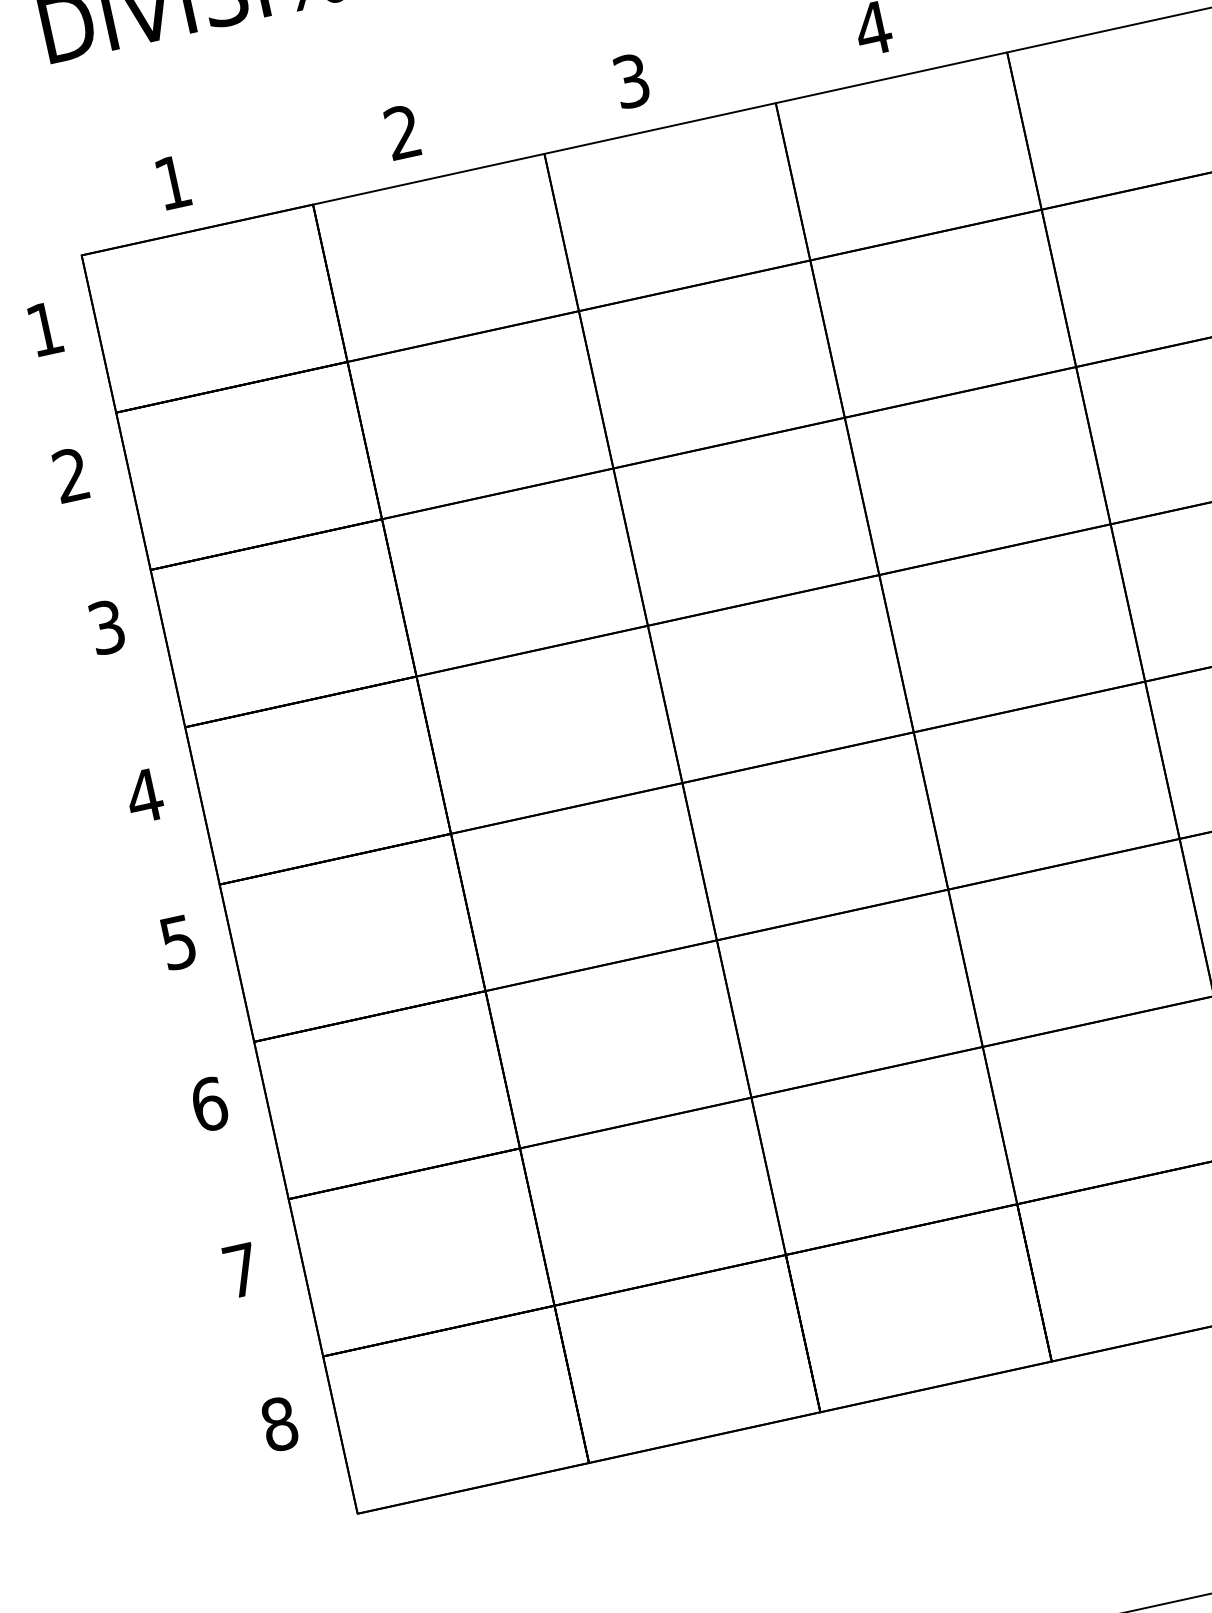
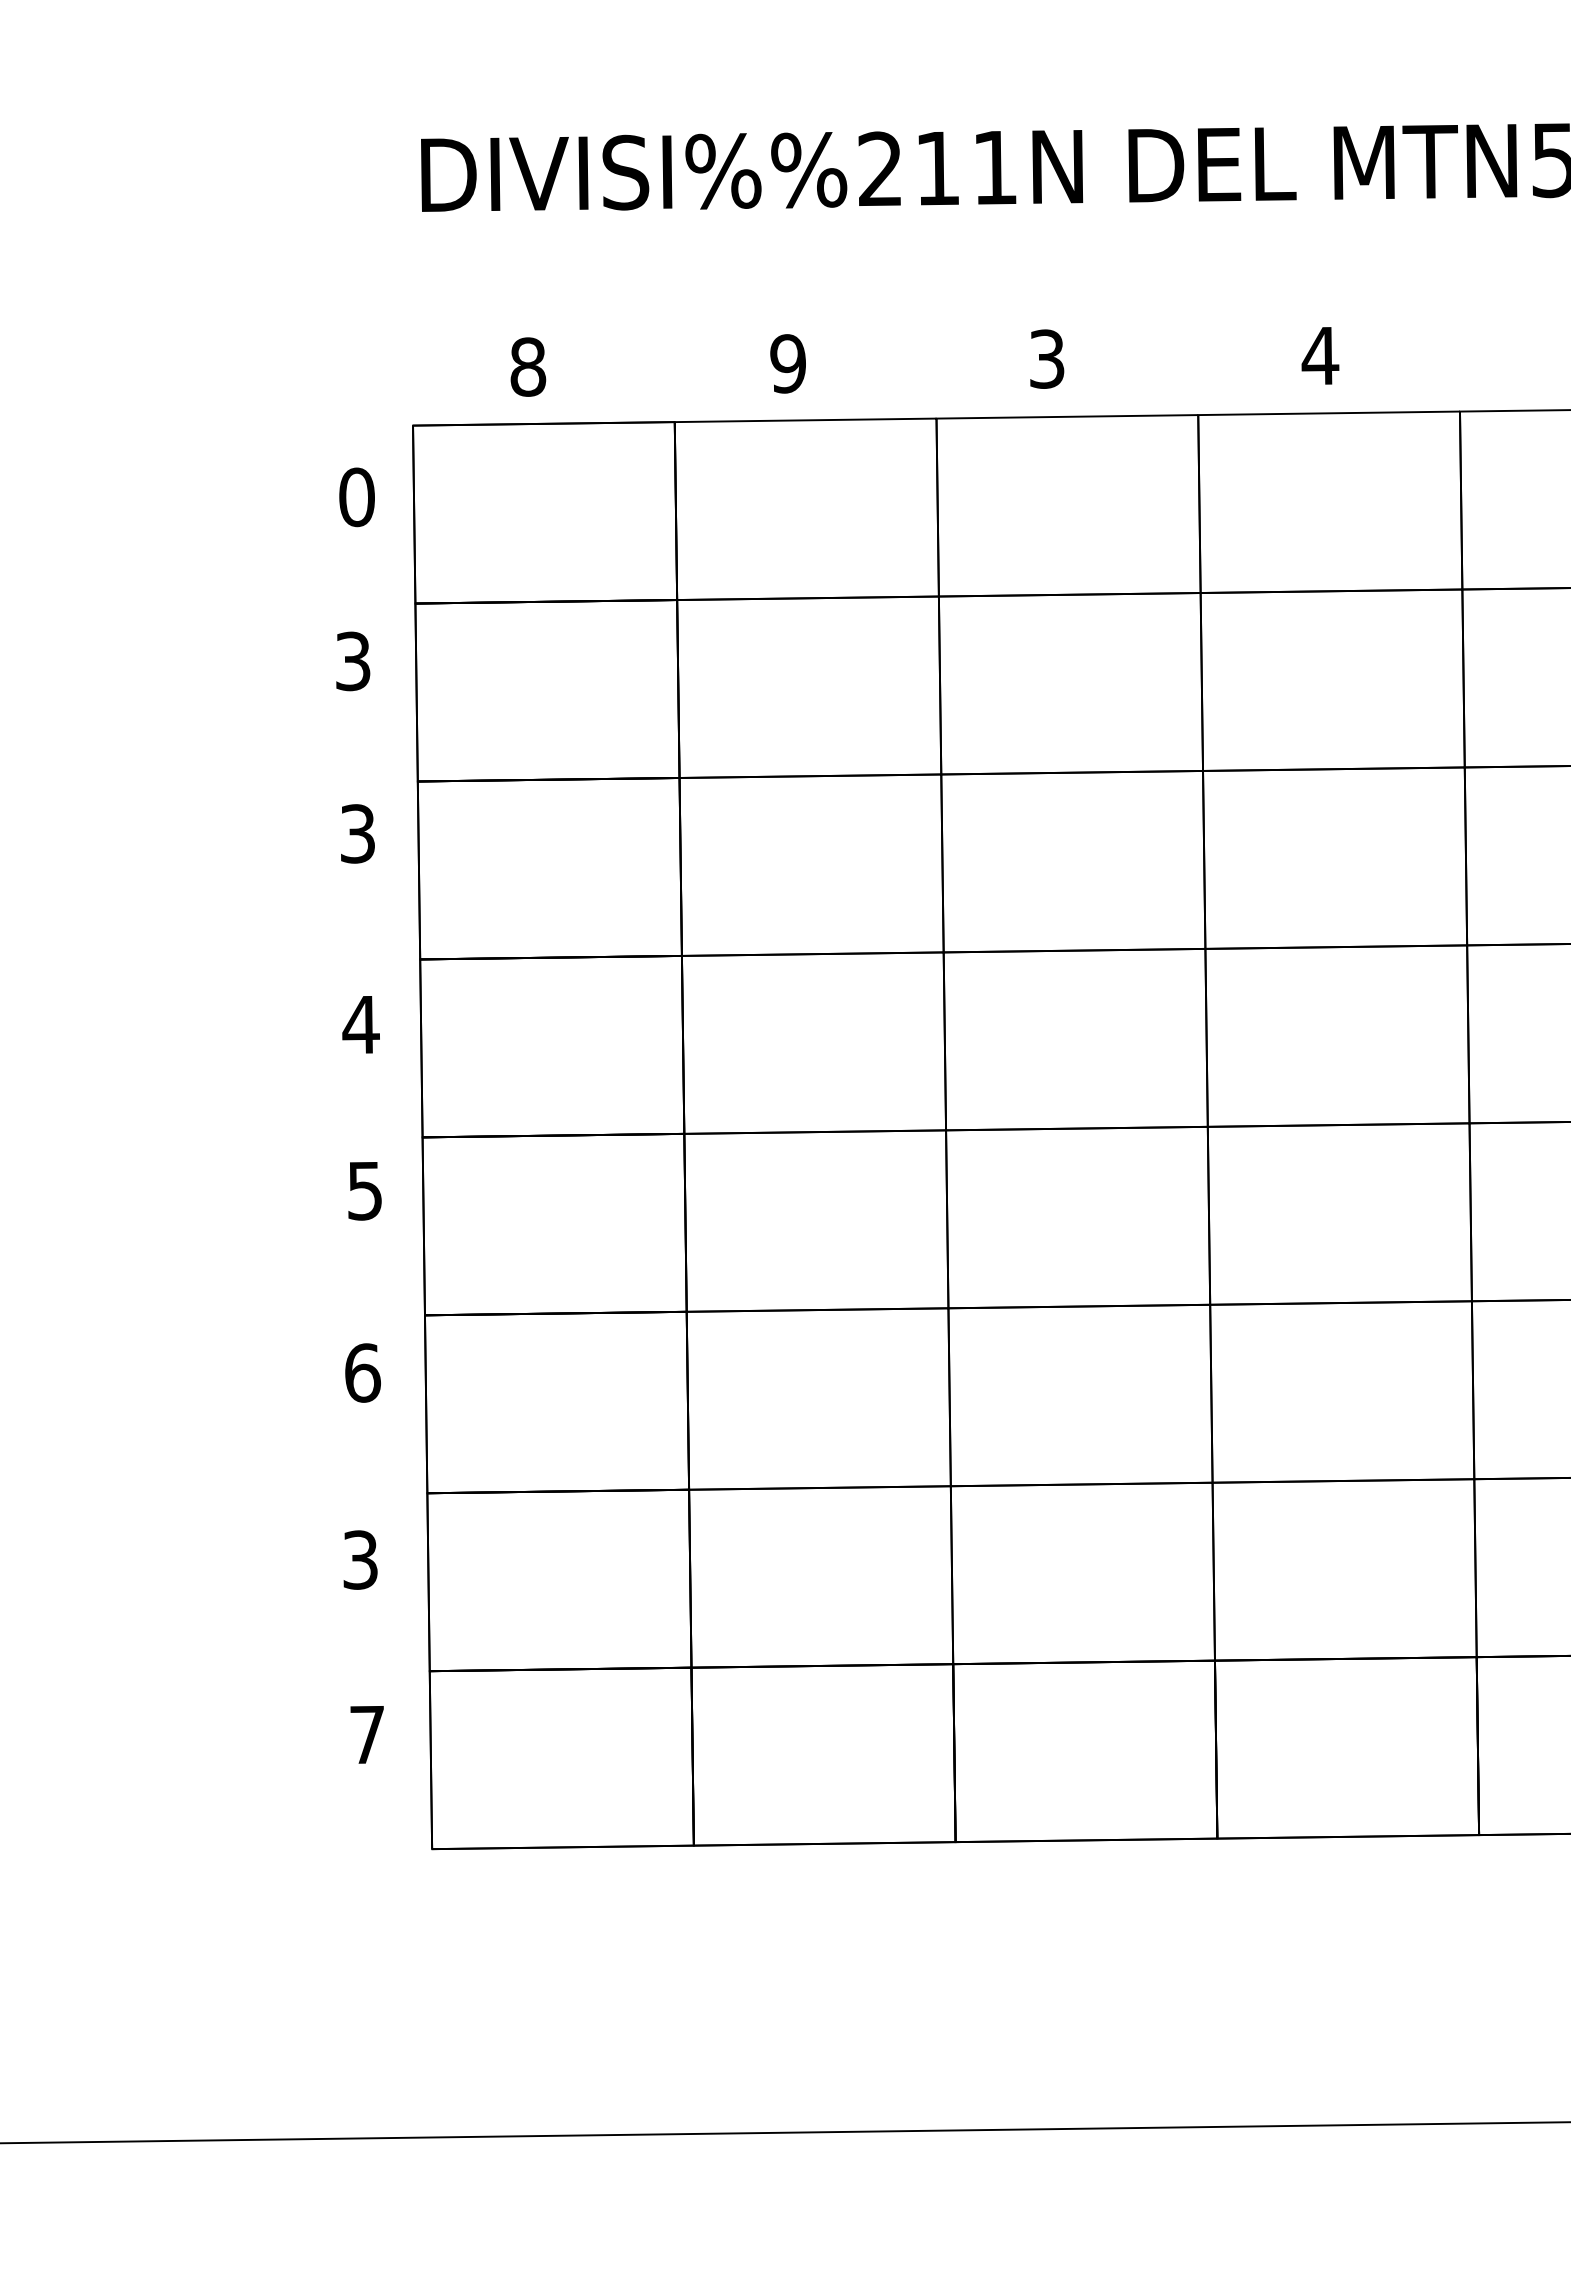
text: (402, 132) -> (787, 363), 2 -> 9
text: (173, 181) -> (528, 366), 1 -> 8
text: (44, 329) -> (356, 497), 1 -> 0
text: (70, 475) -> (352, 661), 2 -> 3
text: (241, 1270) -> (360, 1559), 7 -> 3
text: (279, 1423) -> (367, 1734), 8 -> 7

